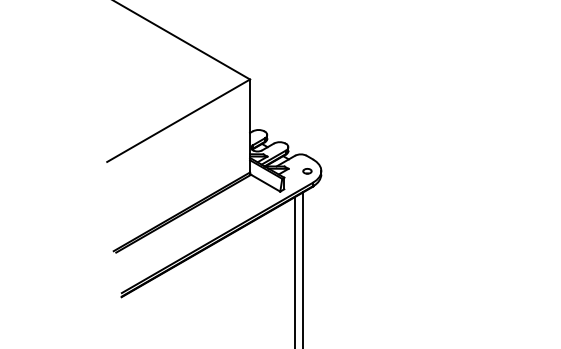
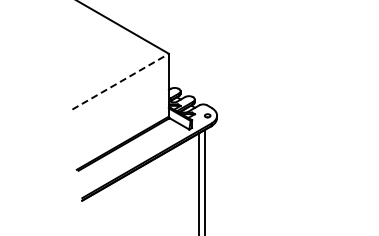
line: (178, 120) -> (120, 81), solid -> dashed

